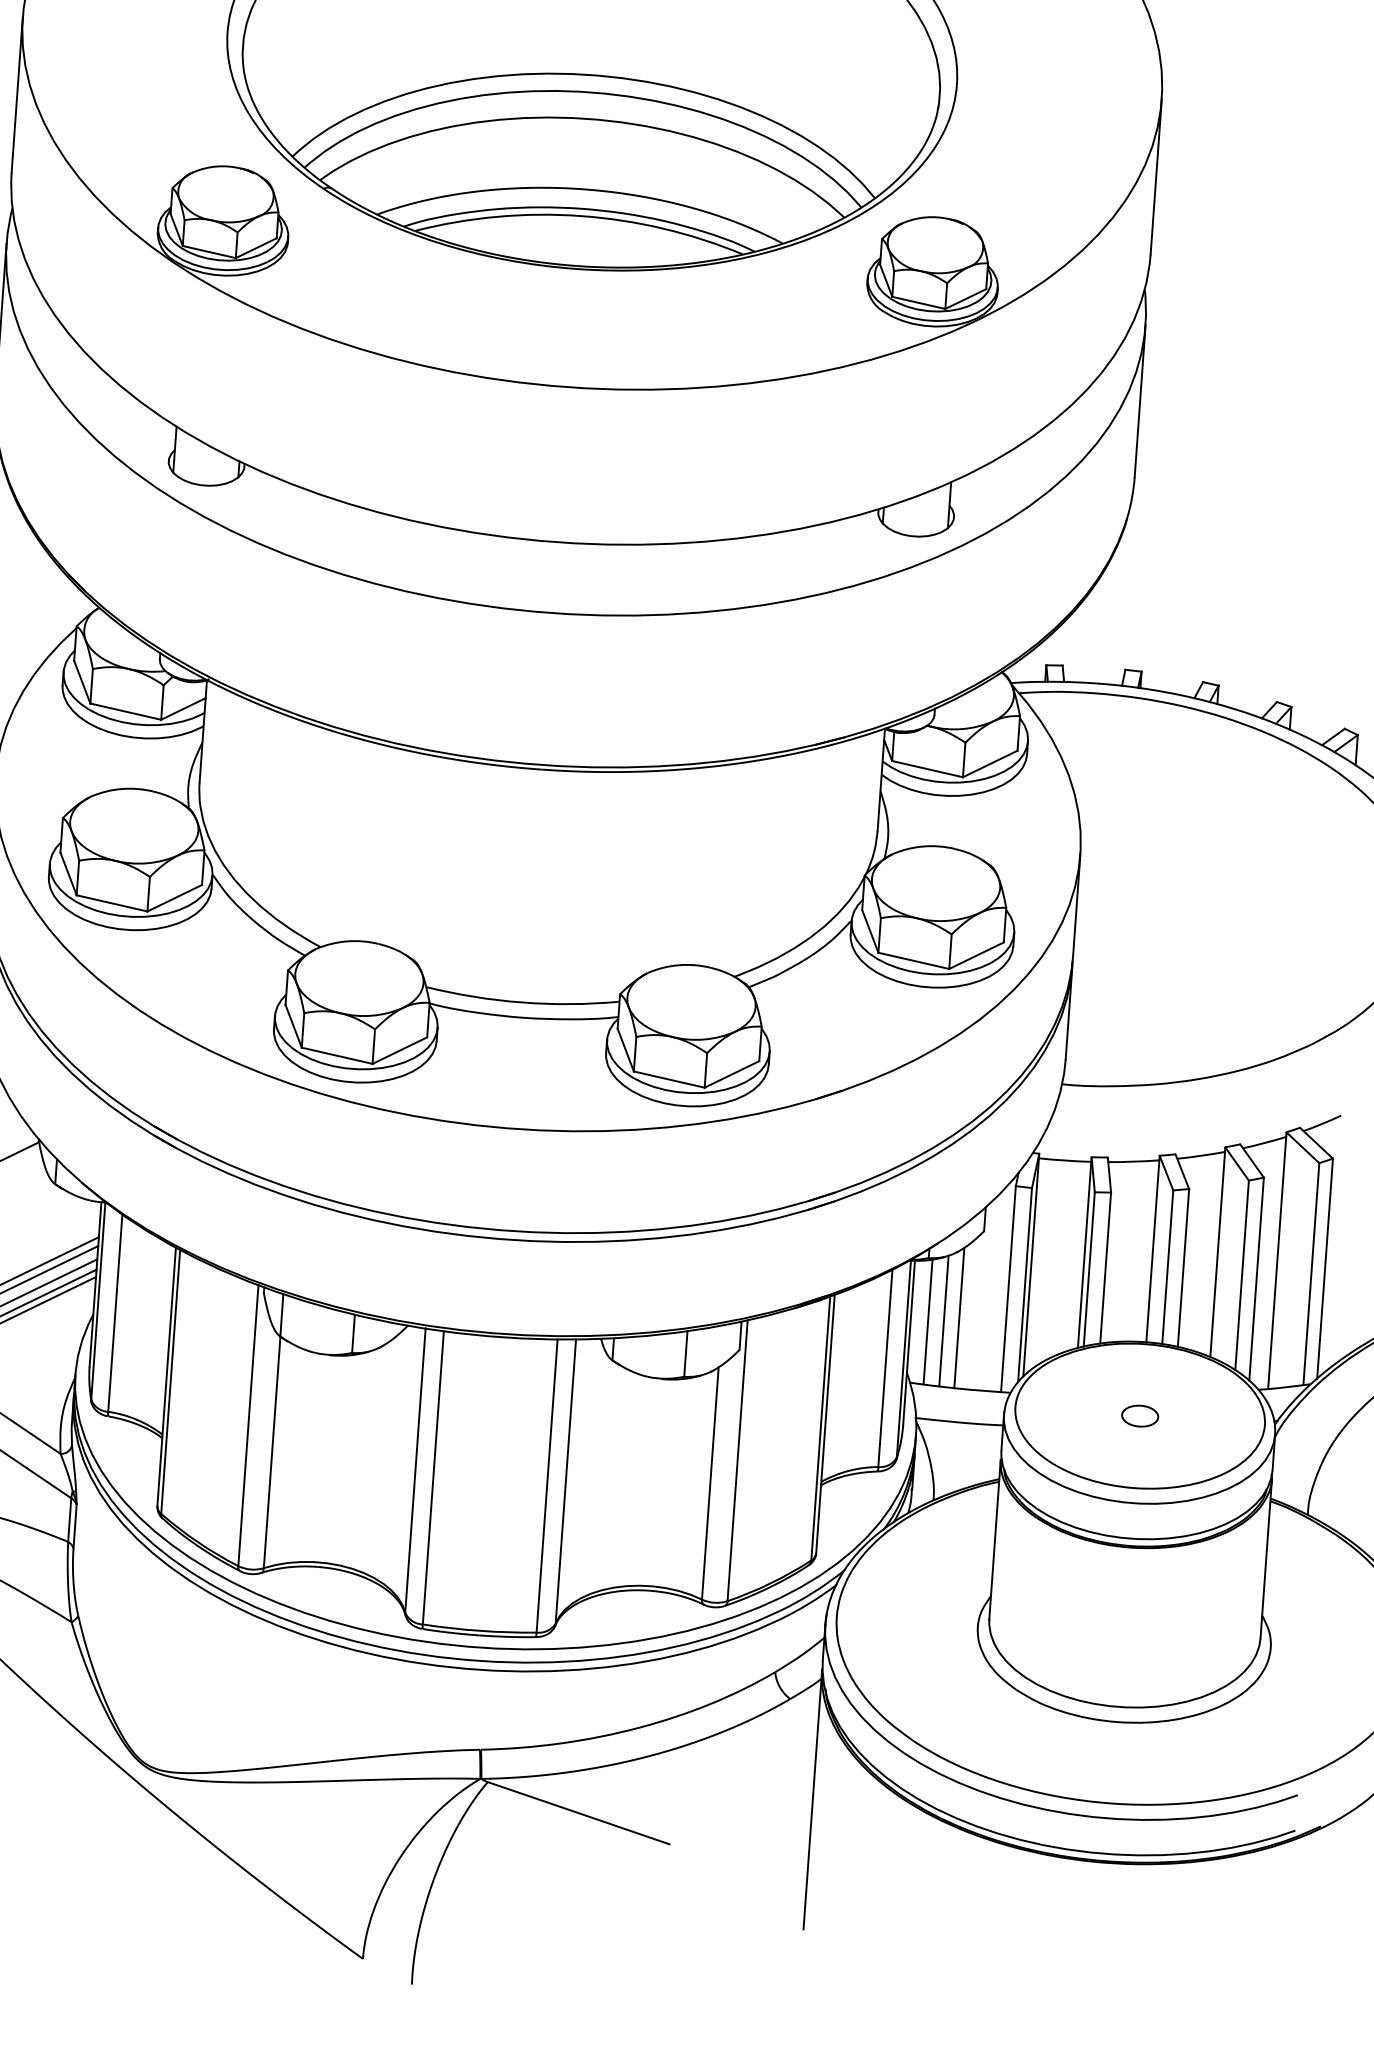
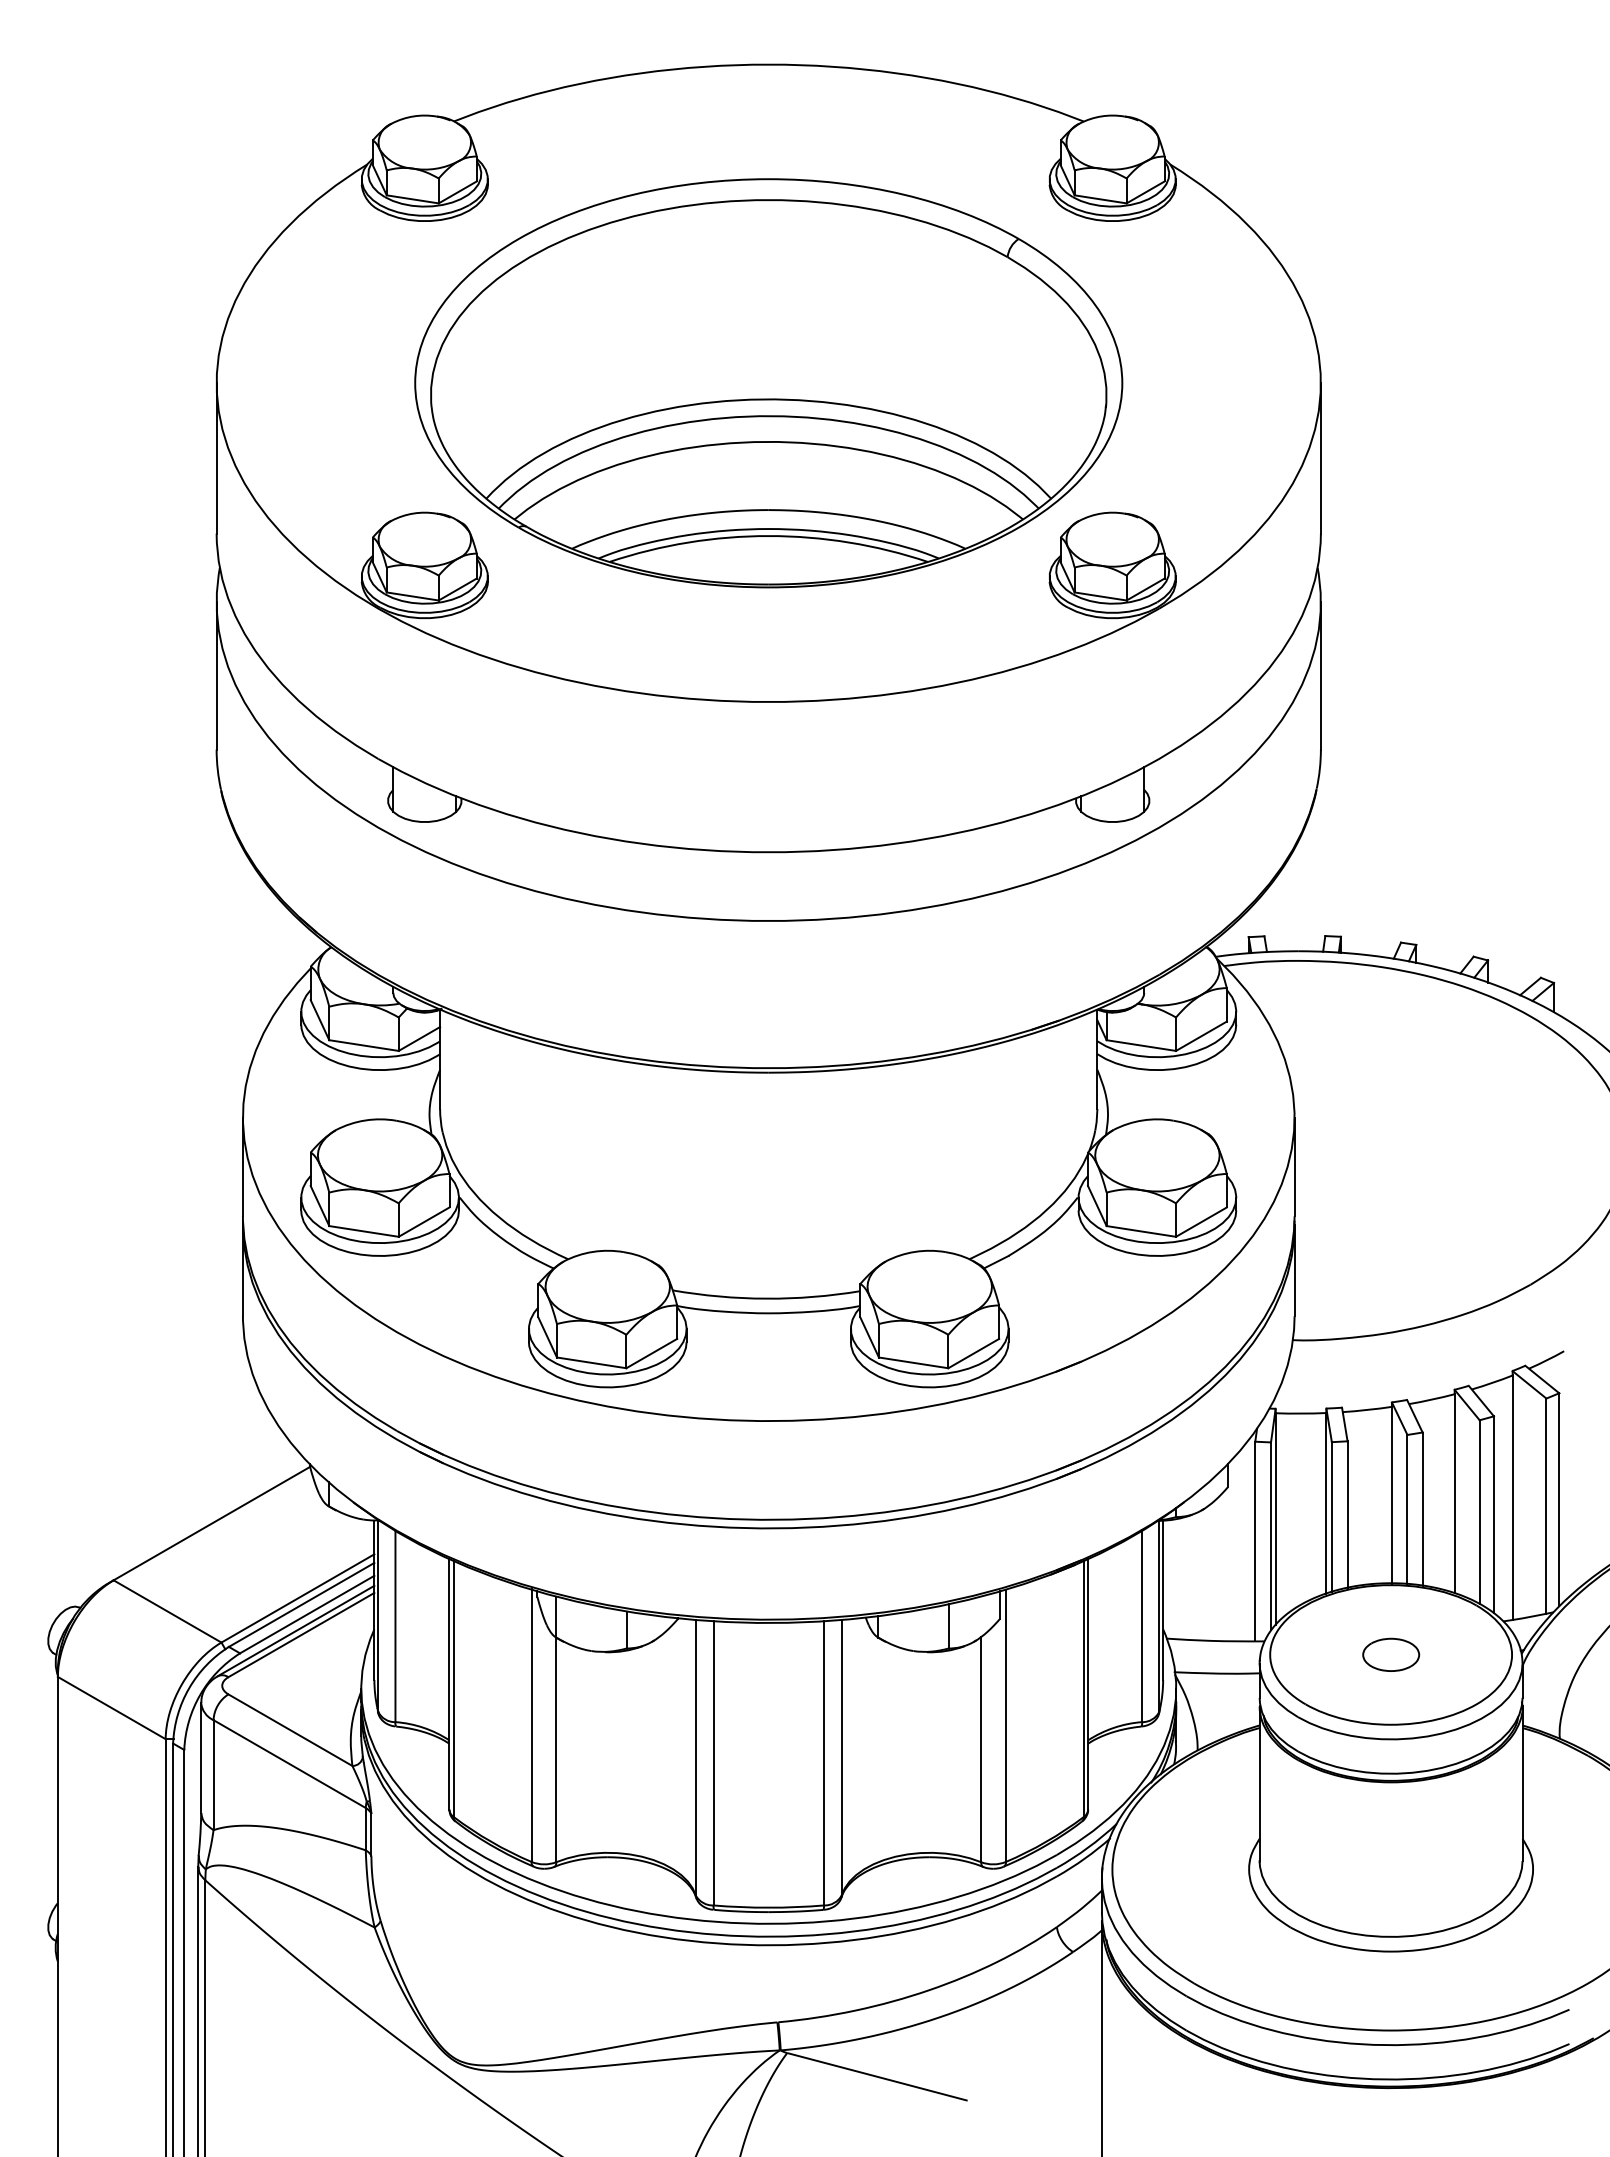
line: (958, 1317) -> (1209, 1572), removed
line: (944, 1320) -> (1195, 1576), removed
line: (928, 1321) -> (1180, 1578), removed
part: (1139, 1415) -> (1390, 1654), size x1.6

